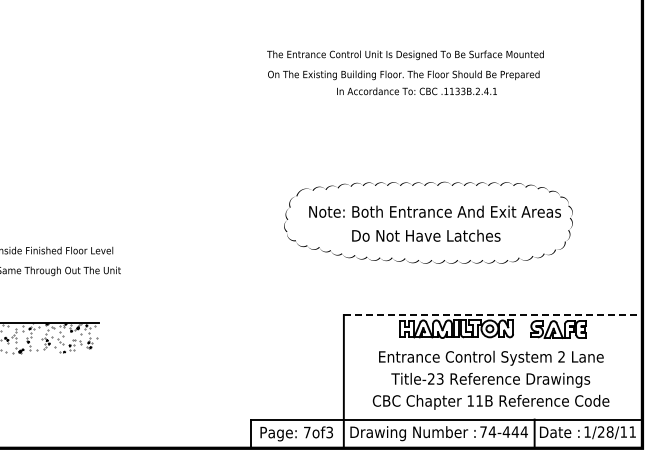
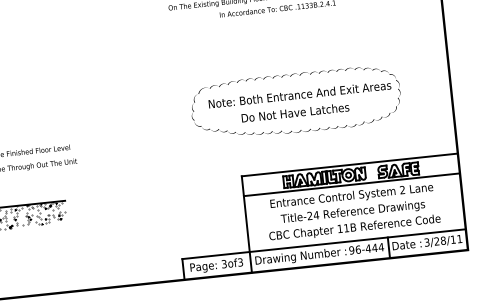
line: (492, 315) -> (349, 165), dashed -> solid
line: (491, 342) -> (350, 184), added
text: (439, 378) -> (315, 214), Title-23 -> Title-24
text: (488, 431) -> (355, 249), 74-444 -> 96-444
text: (587, 431) -> (426, 242), 1/28/11 -> 3/28/11
text: (307, 432) -> (224, 264), 7of3 -> 3of3

